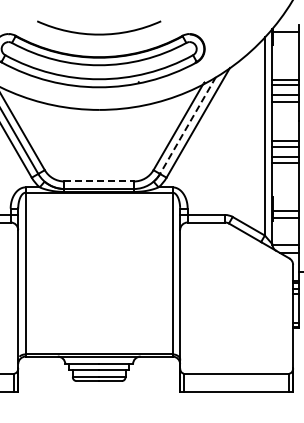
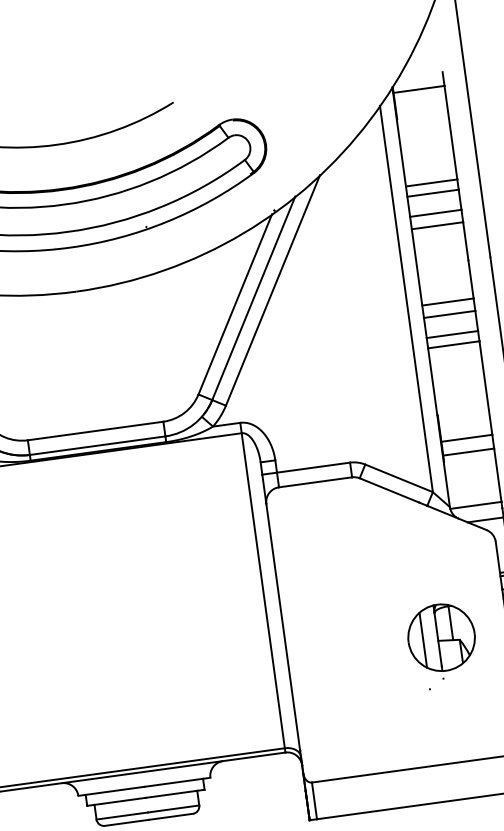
line: (188, 125) -> (254, 298), dashed -> solid
line: (99, 181) -> (96, 430), dashed -> solid
part: (259, 309) -> (442, 637), added

